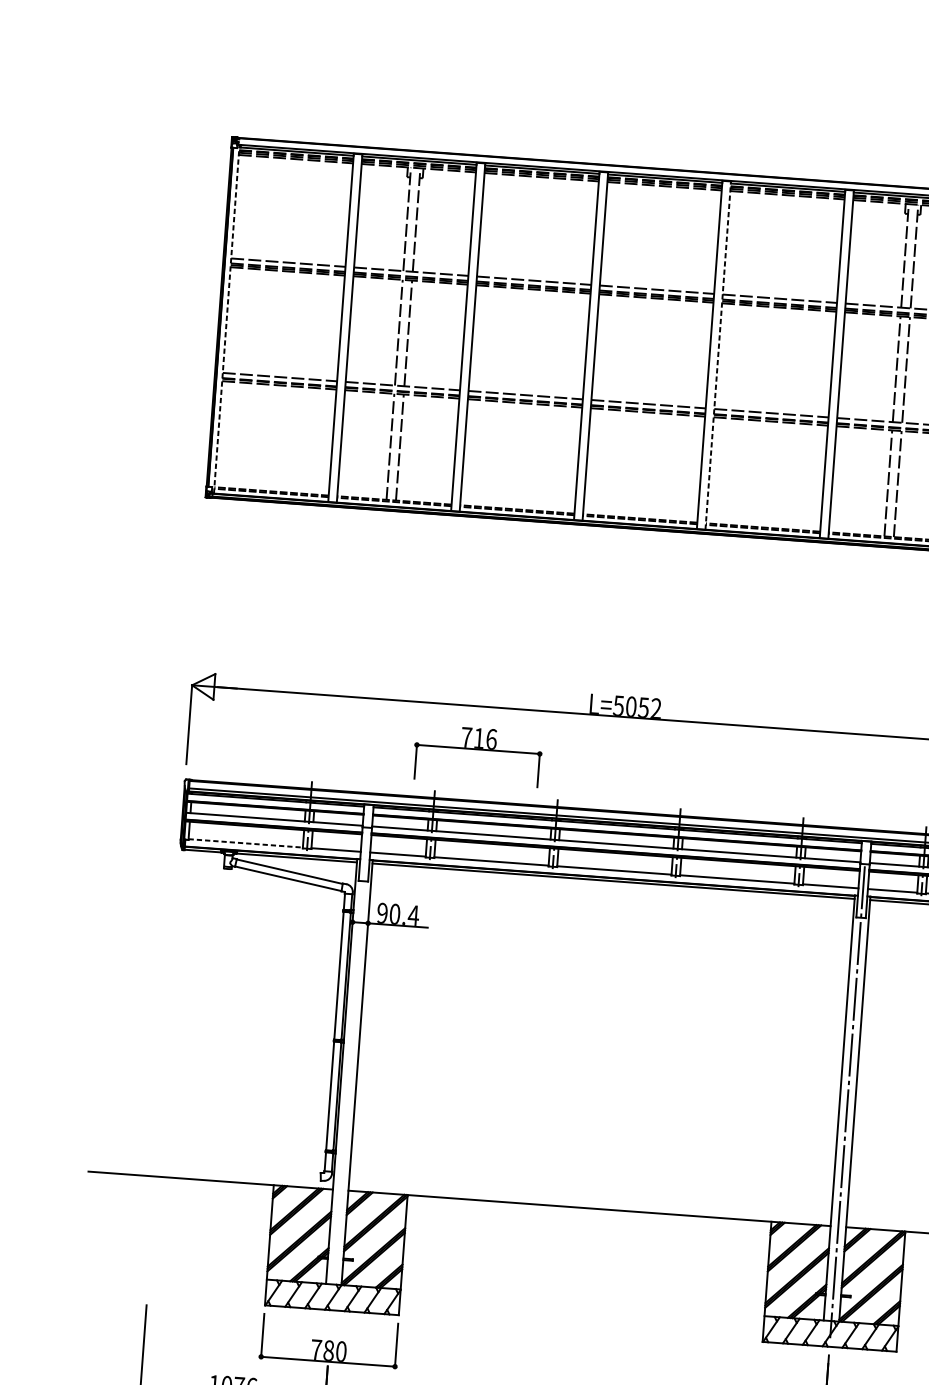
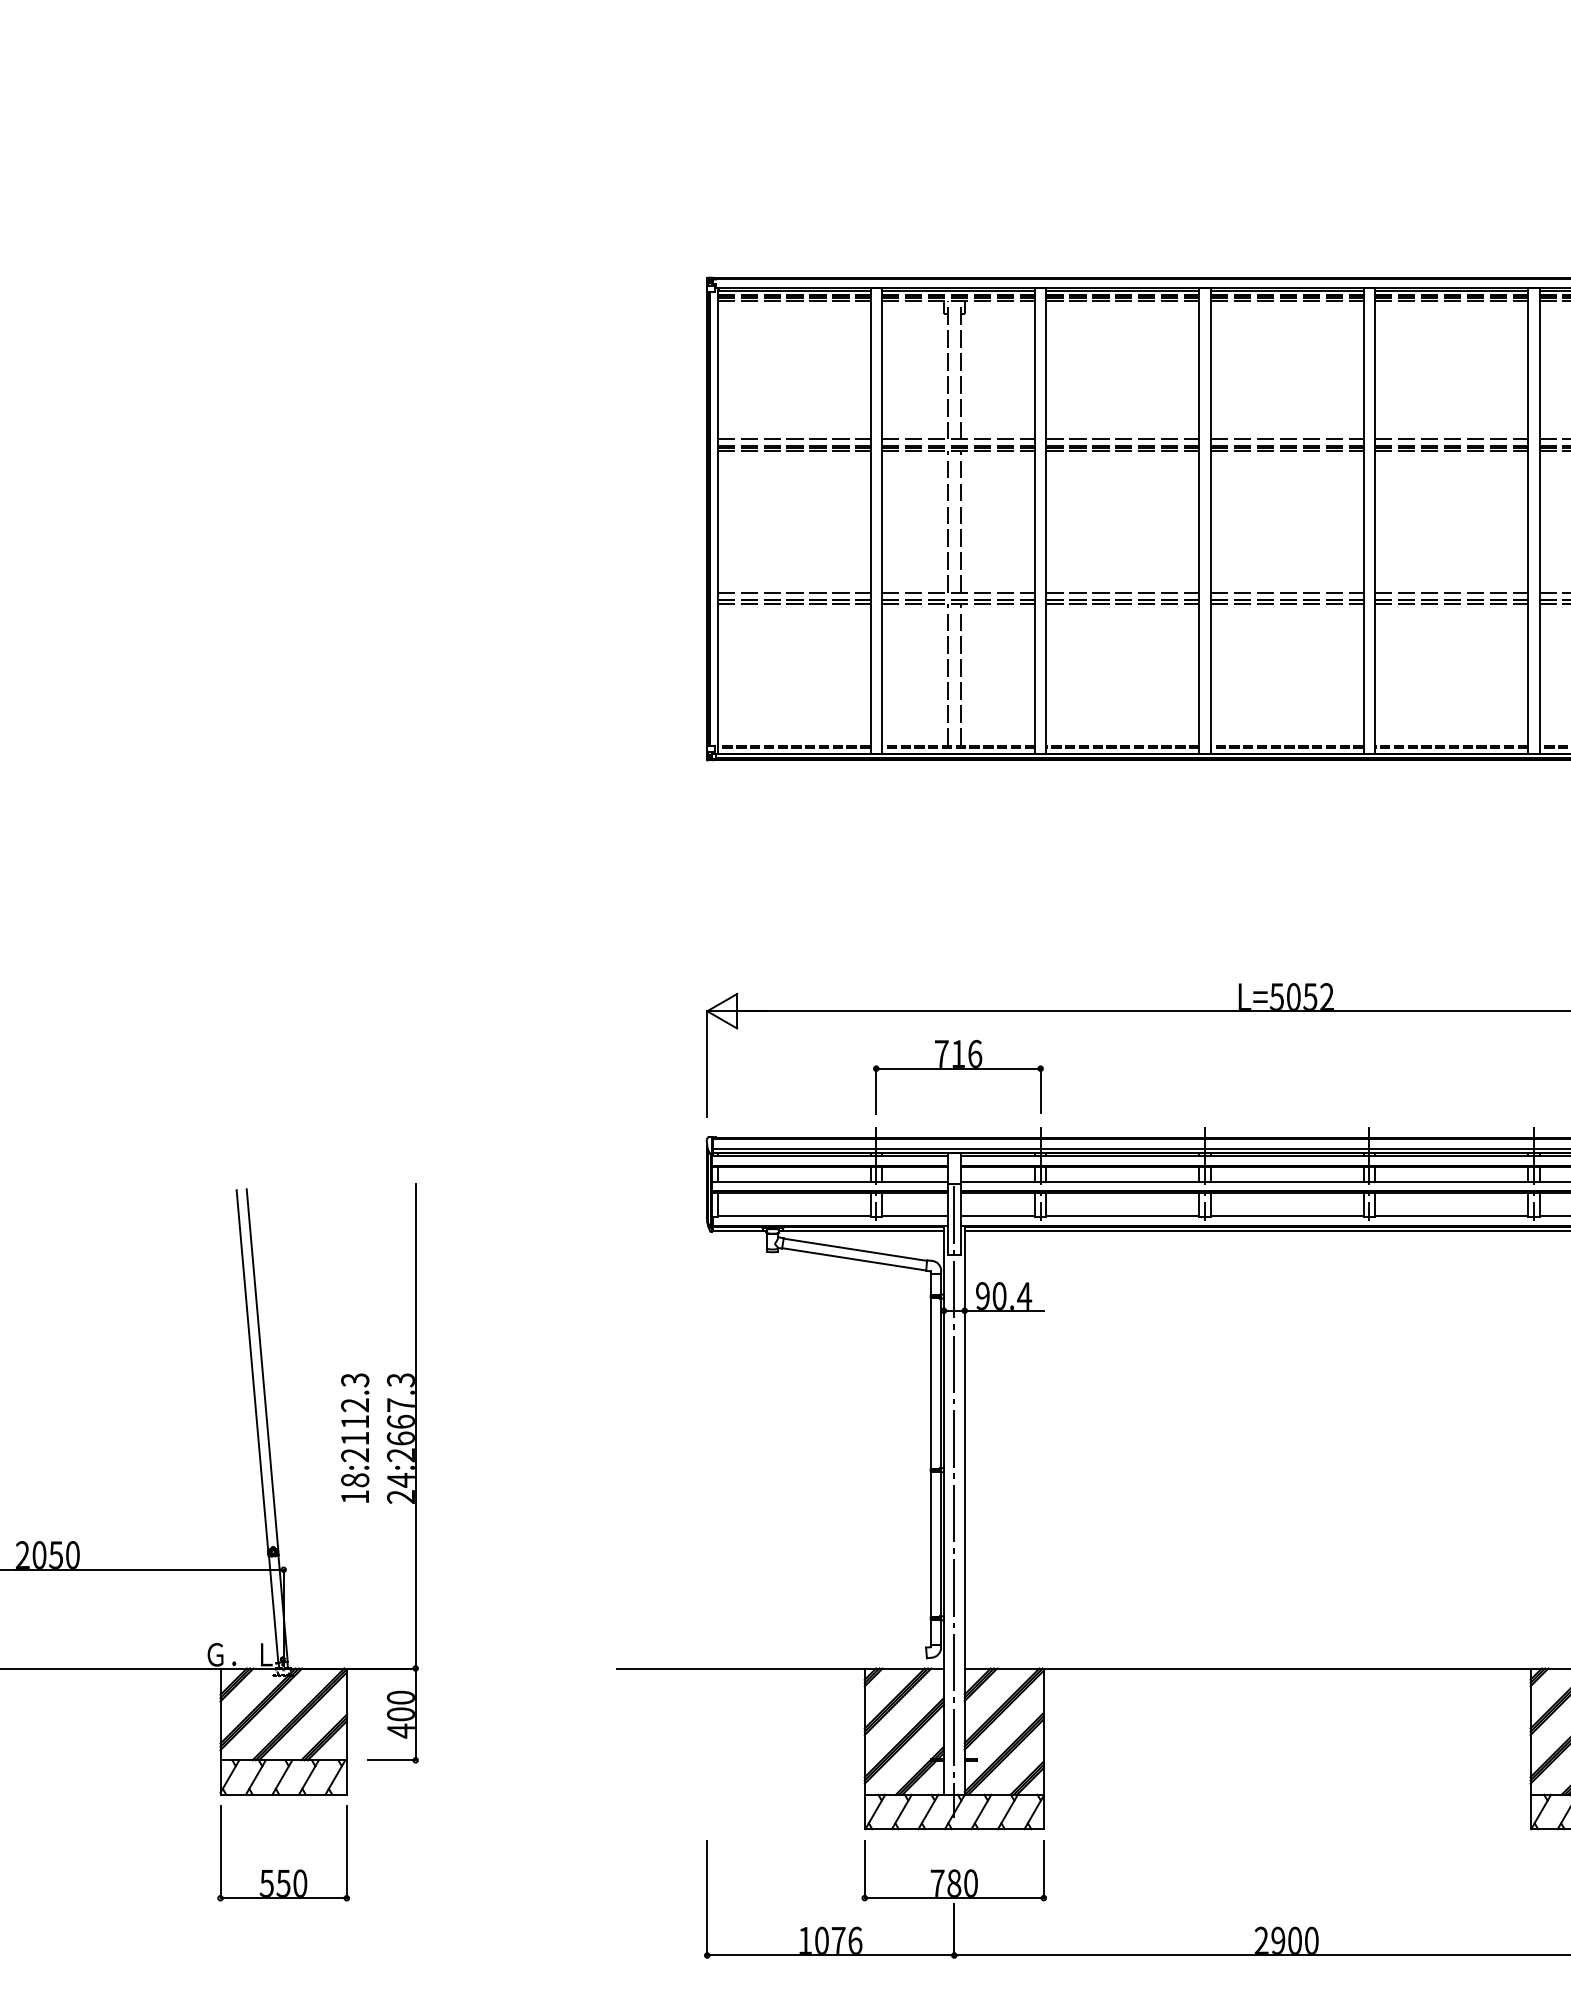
line: (226, 319) -> (717, 520), dashed -> solid
line: (718, 355) -> (1375, 521), dashed -> solid
part: (478, 750) -> (958, 1069), moved
line: (246, 843) -> (794, 1216), dashed -> solid
line: (350, 1065) -> (954, 1501), added

